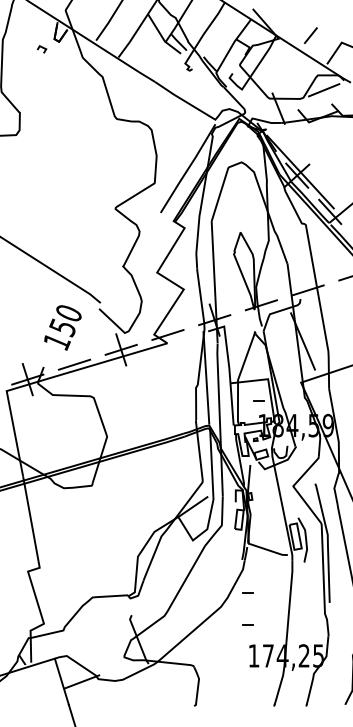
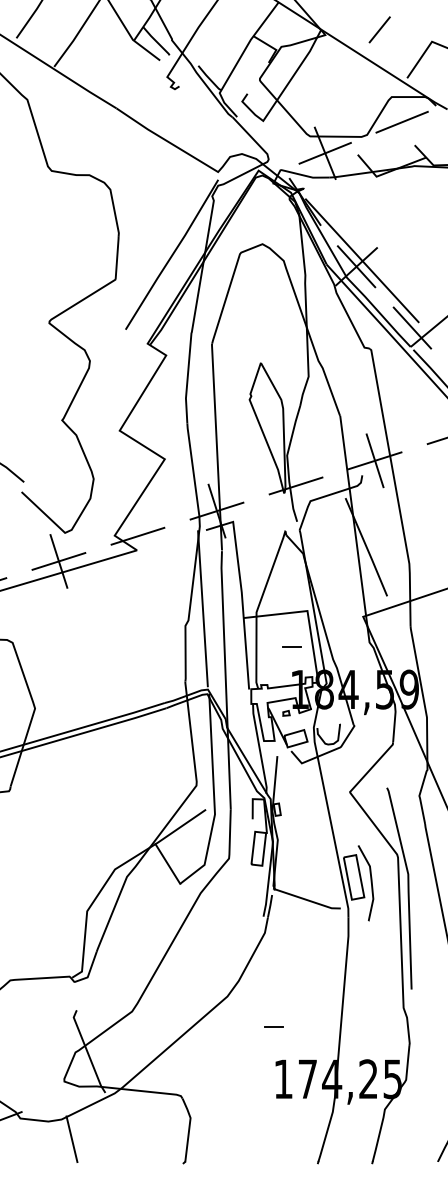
line: (278, 108) -> (324, 153), added
line: (308, 289) -> (375, 459), added
line: (247, 592) -> (272, 971), removed
line: (128, 690) -> (71, 1137), added

